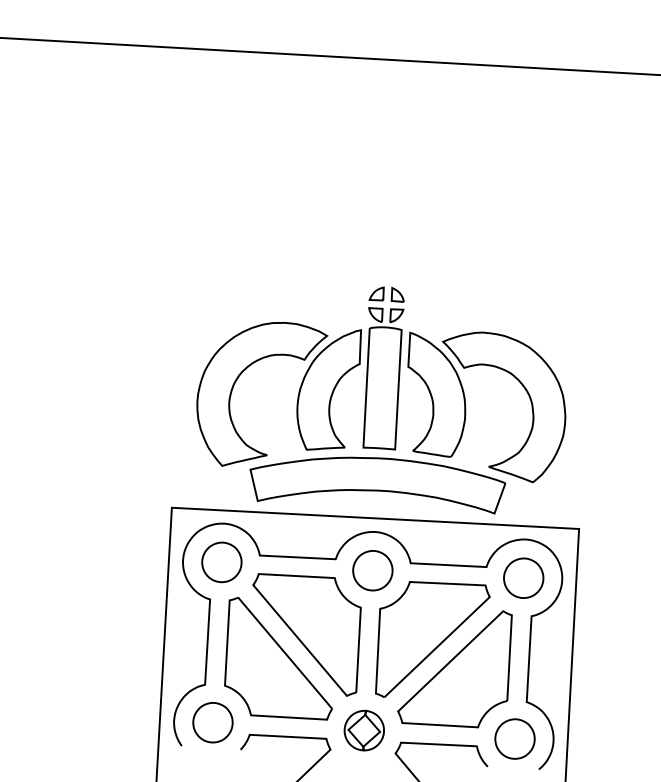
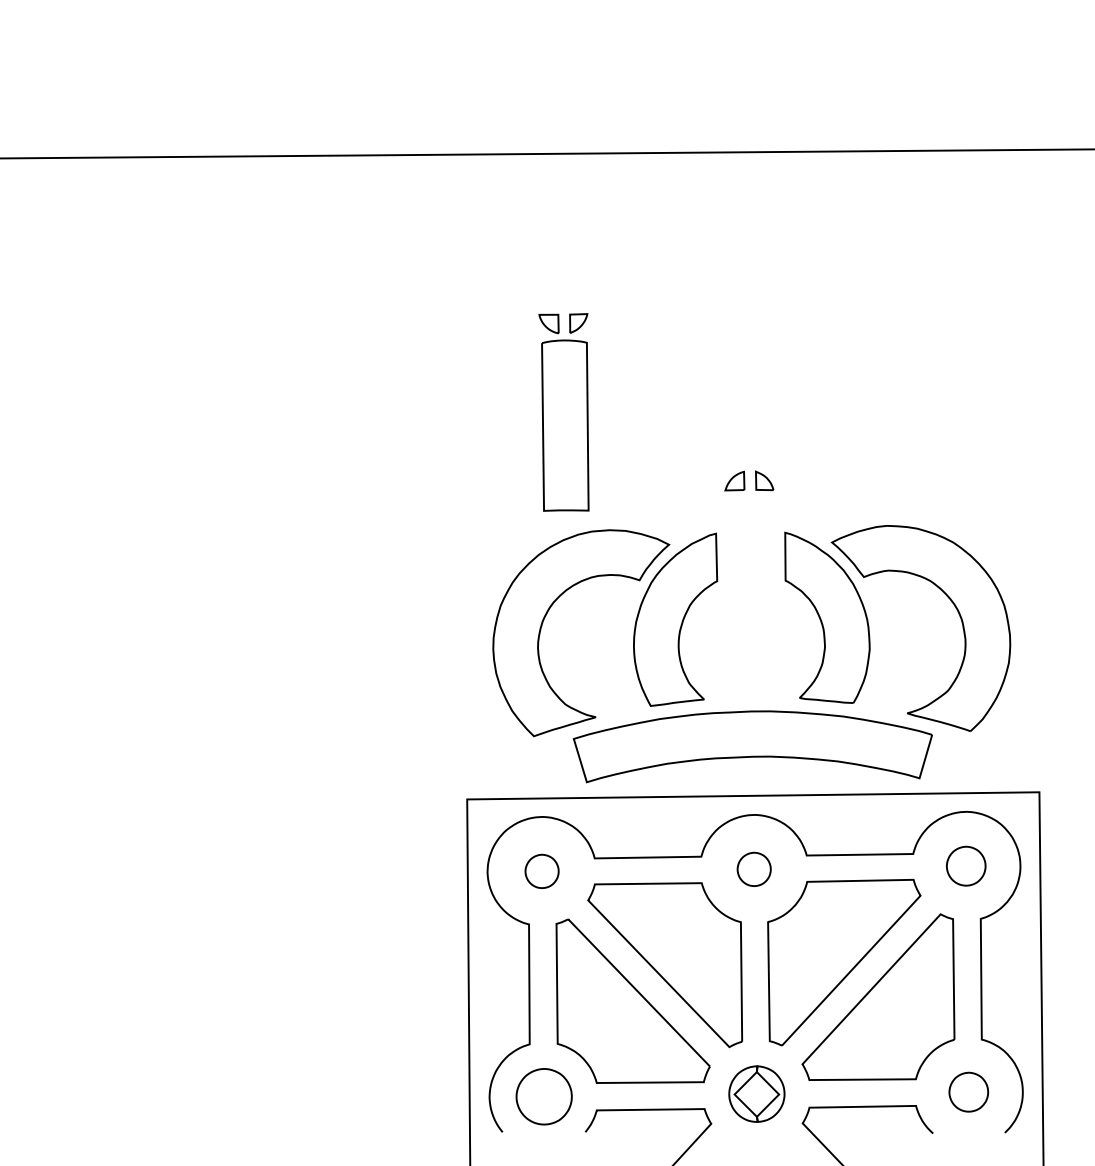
part: (381, 378) -> (563, 412), moved
part: (221, 562) -> (541, 871), size x0.6
part: (372, 570) -> (753, 869), size x0.6
part: (523, 577) -> (965, 865), size x0.7
part: (514, 738) -> (968, 1091), size x0.7

